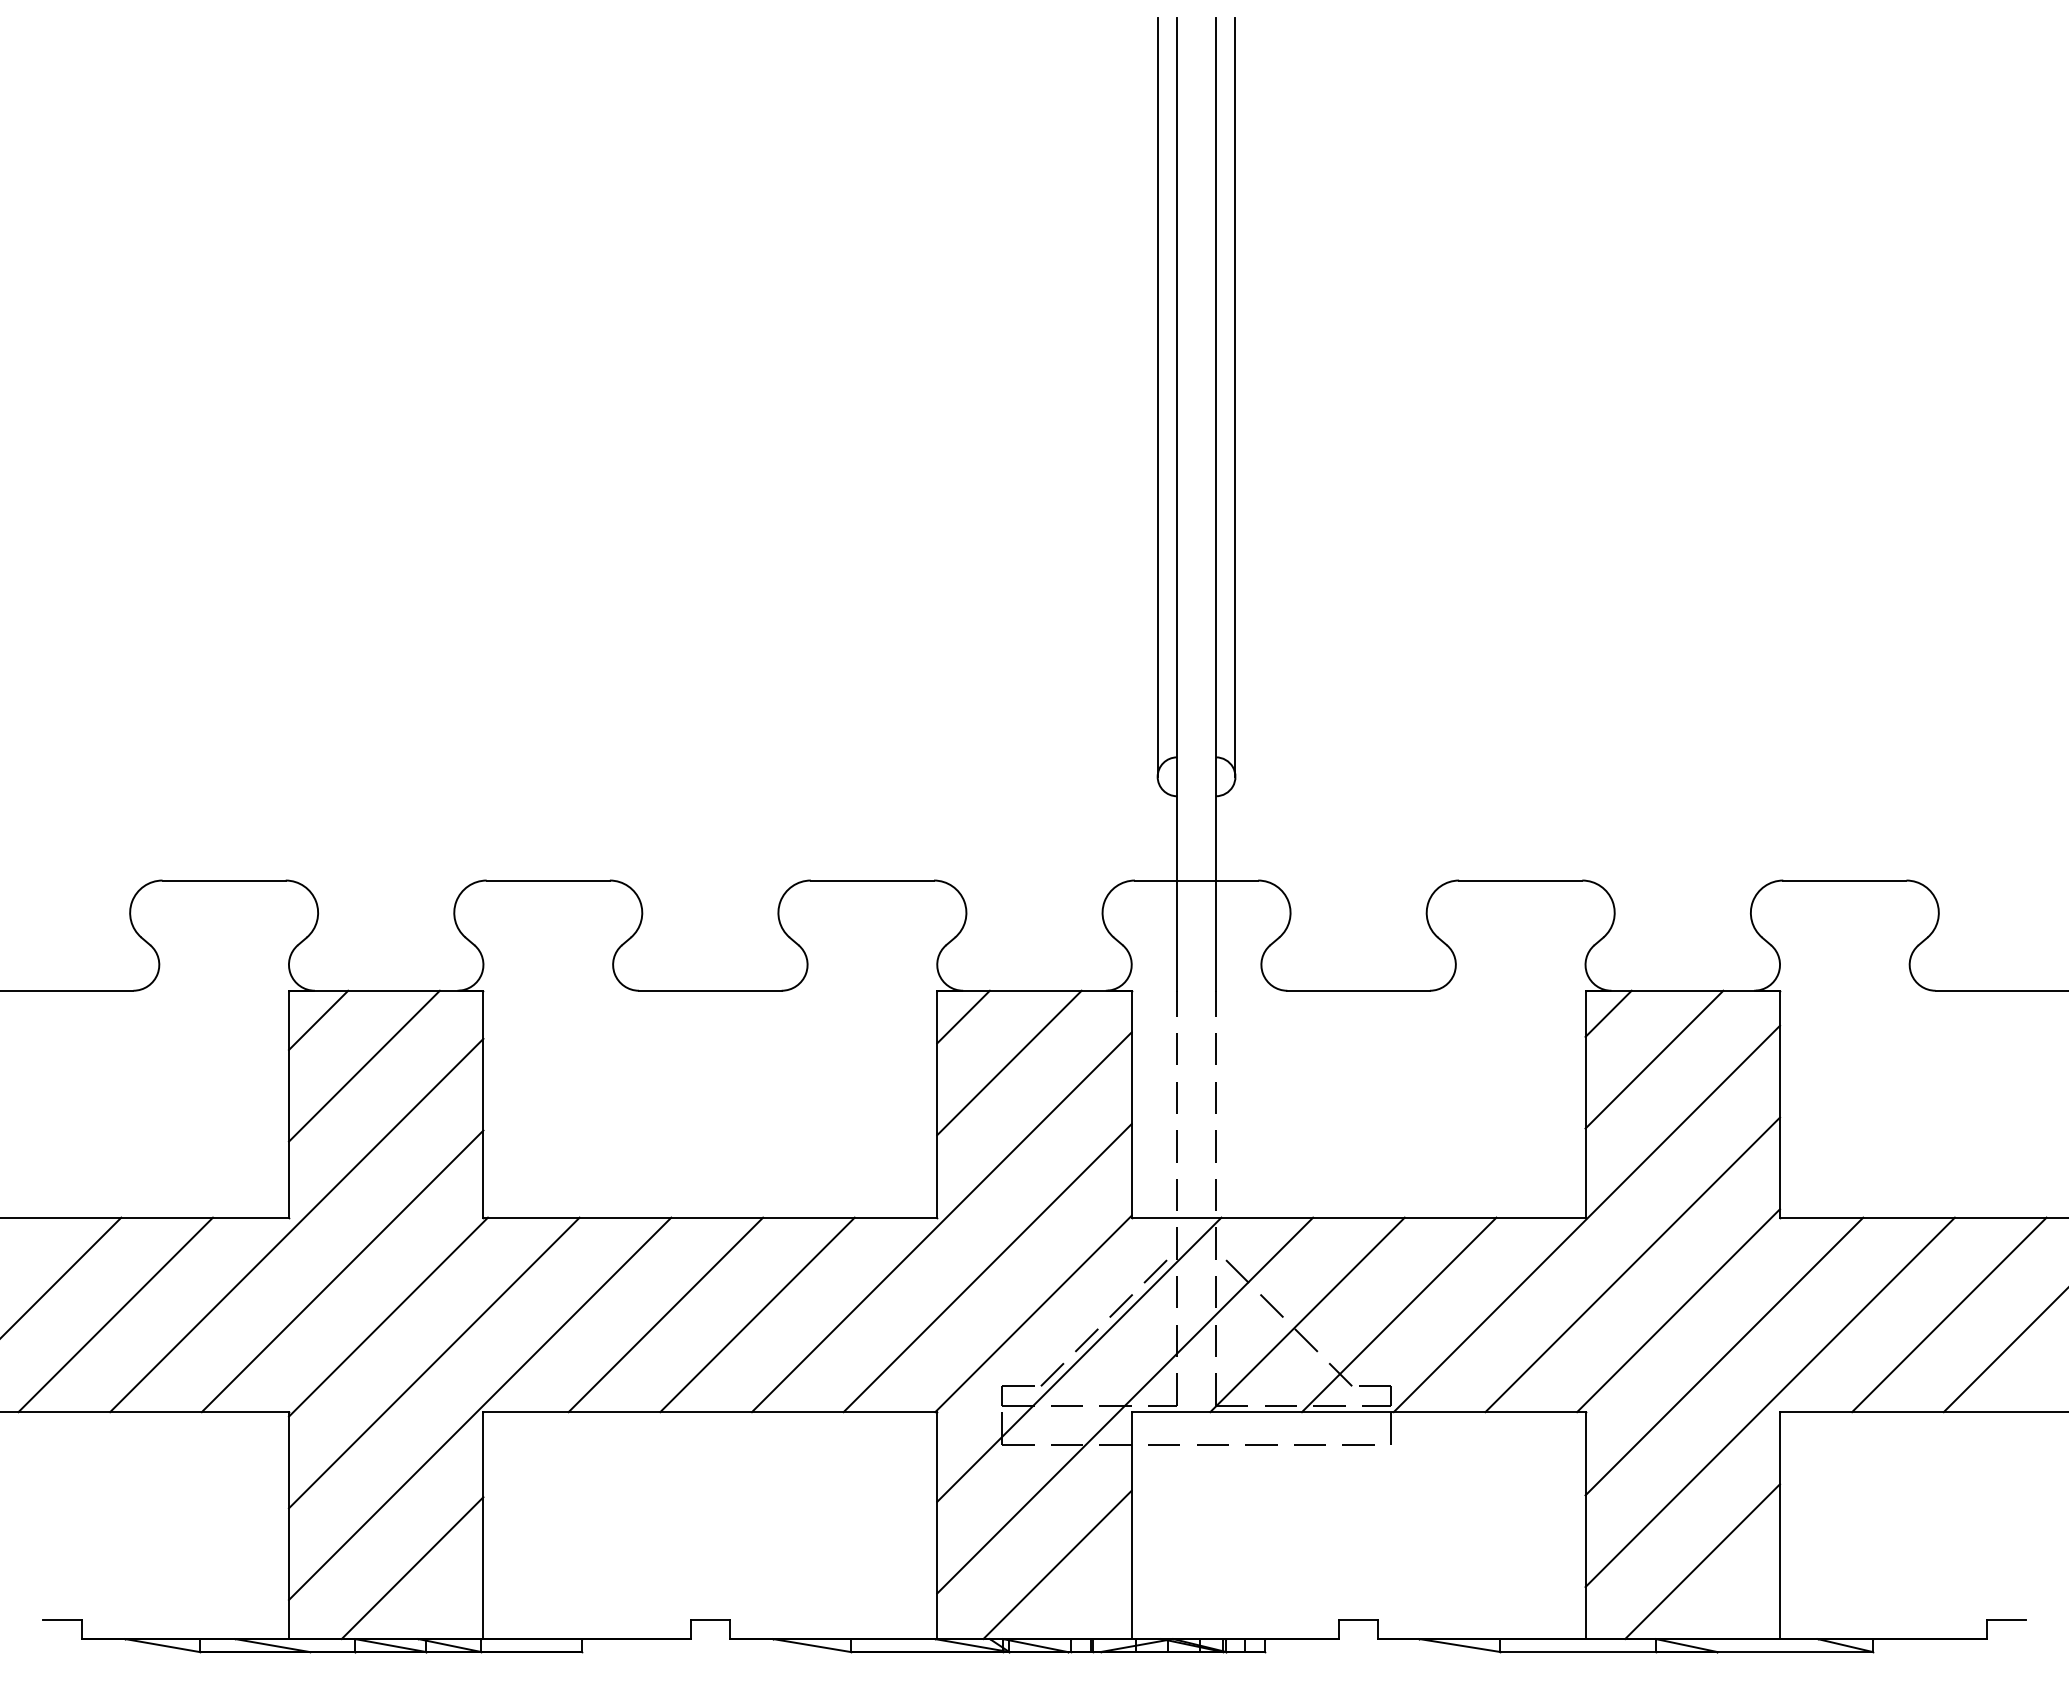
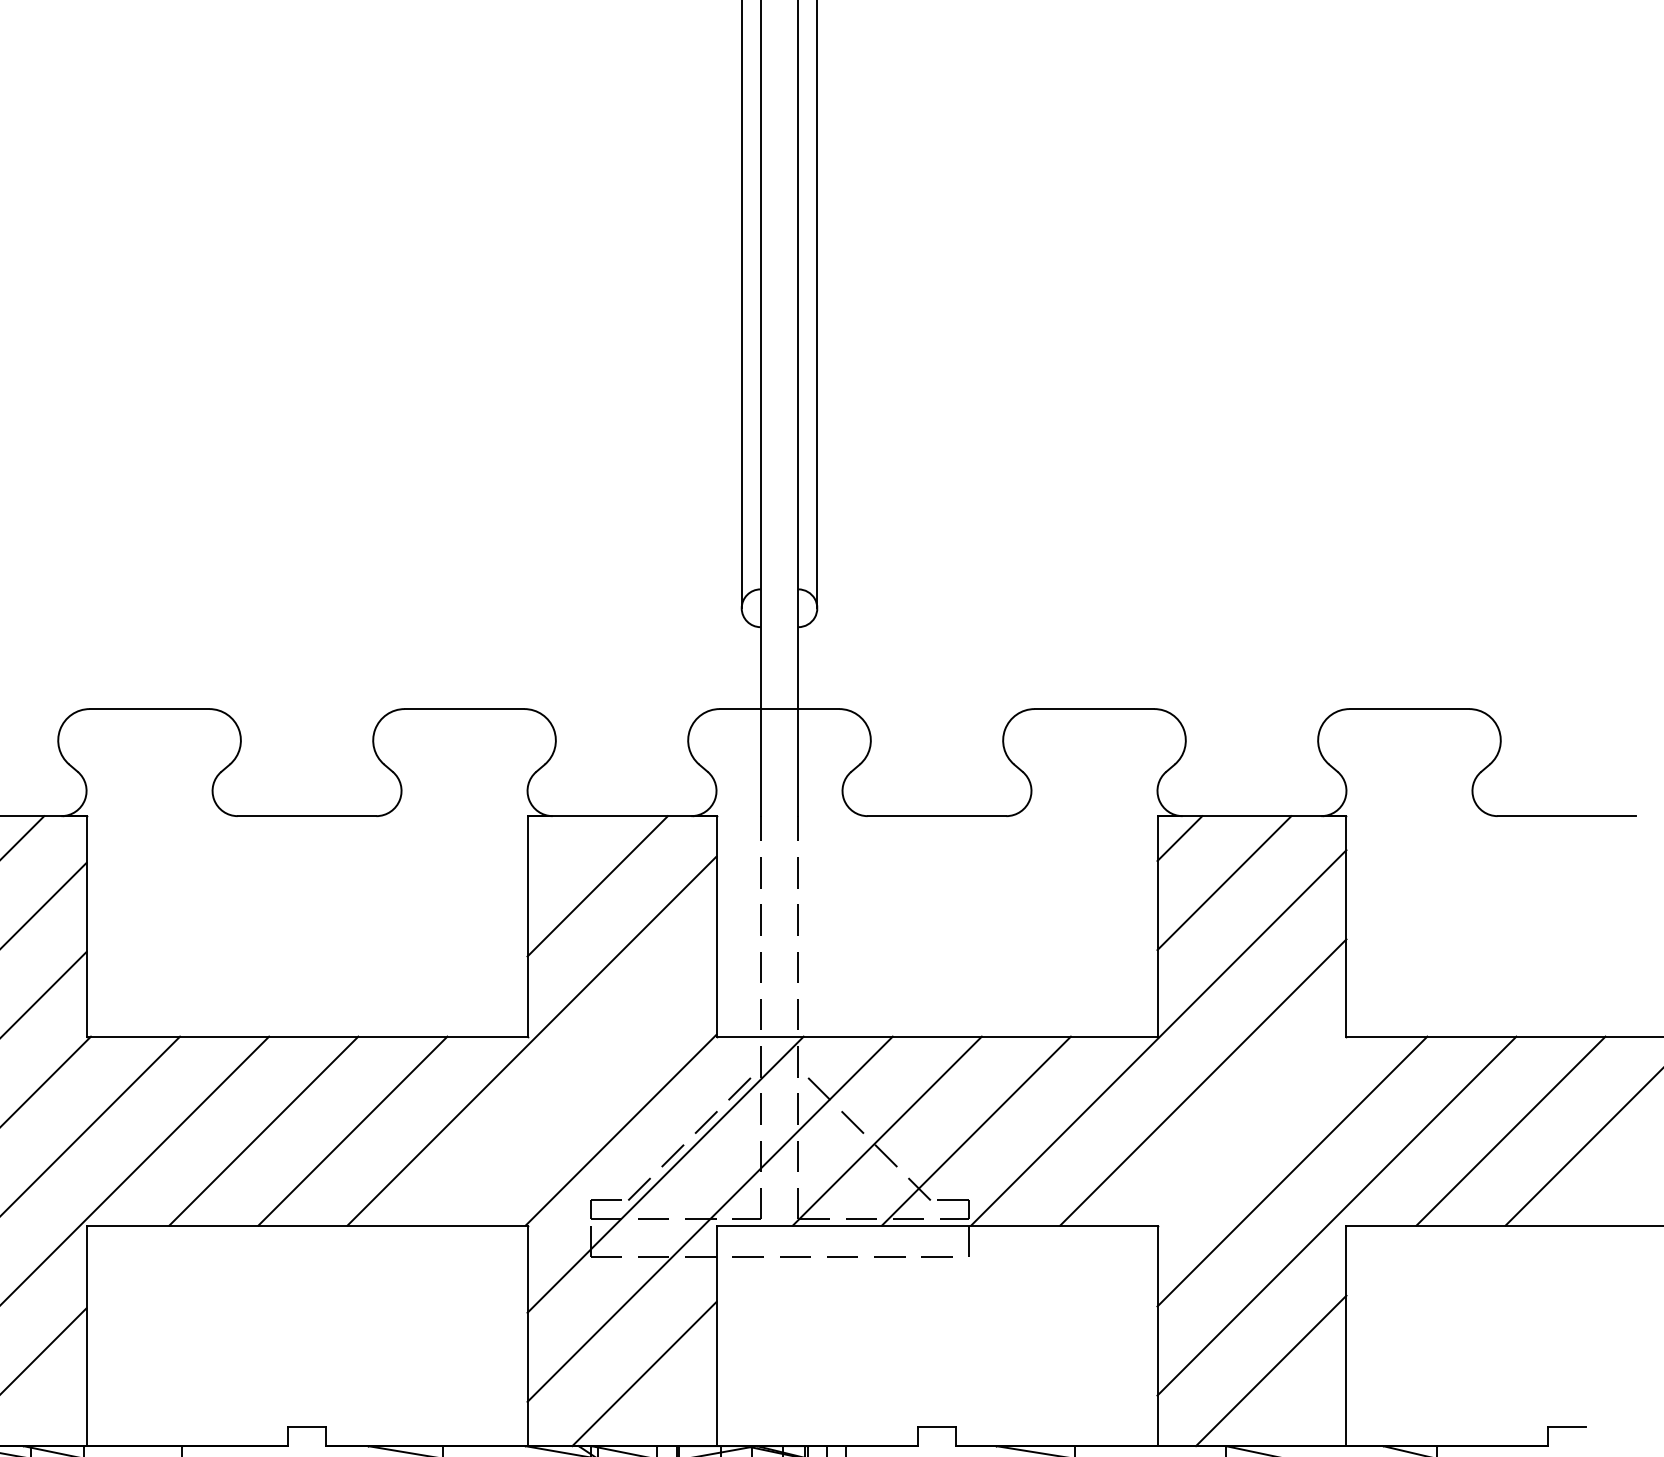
line: (963, 1016) -> (553, 841), removed
line: (987, 1268) -> (576, 1086), removed
line: (1678, 1310) -> (1247, 1126), removed

